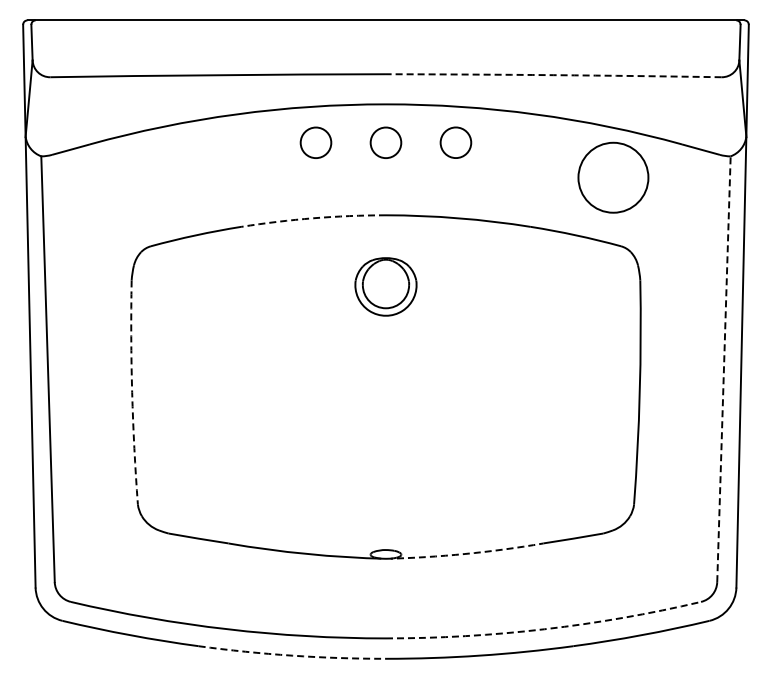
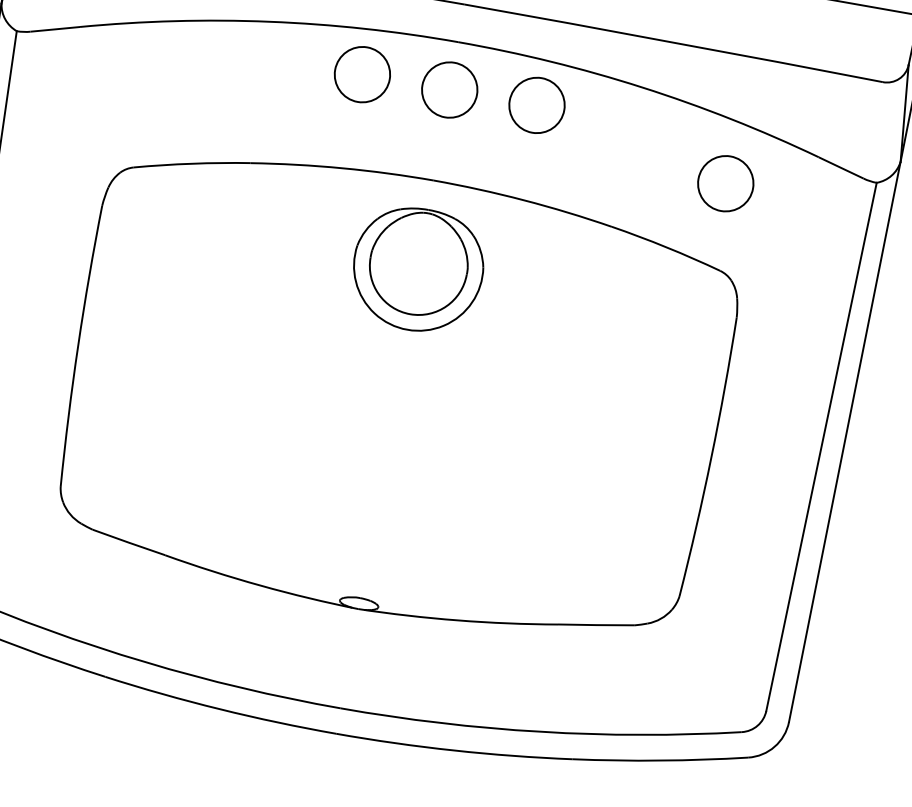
arc: (553, 75) -> (673, 42), dashed -> solid
circle: (315, 142) -> (361, 74), size x1.43
circle: (385, 142) -> (449, 89), size x1.43
circle: (455, 142) -> (536, 104), size x1.43
circle: (613, 177) -> (725, 183), size x0.62
arc: (313, 218) -> (342, 168), dashed -> solid
part: (385, 286) -> (417, 269), size x1.67
line: (723, 368) -> (821, 445), dashed -> solid
arc: (132, 392) -> (78, 345), dashed -> solid
arc: (464, 554) -> (457, 620), dashed -> solid
arc: (544, 629) -> (540, 732), dashed -> solid
arc: (292, 655) -> (220, 709), dashed -> solid

